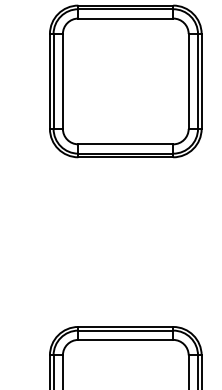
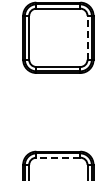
line: (188, 80) -> (87, 37), solid -> dashed
line: (126, 339) -> (58, 157), solid -> dashed

